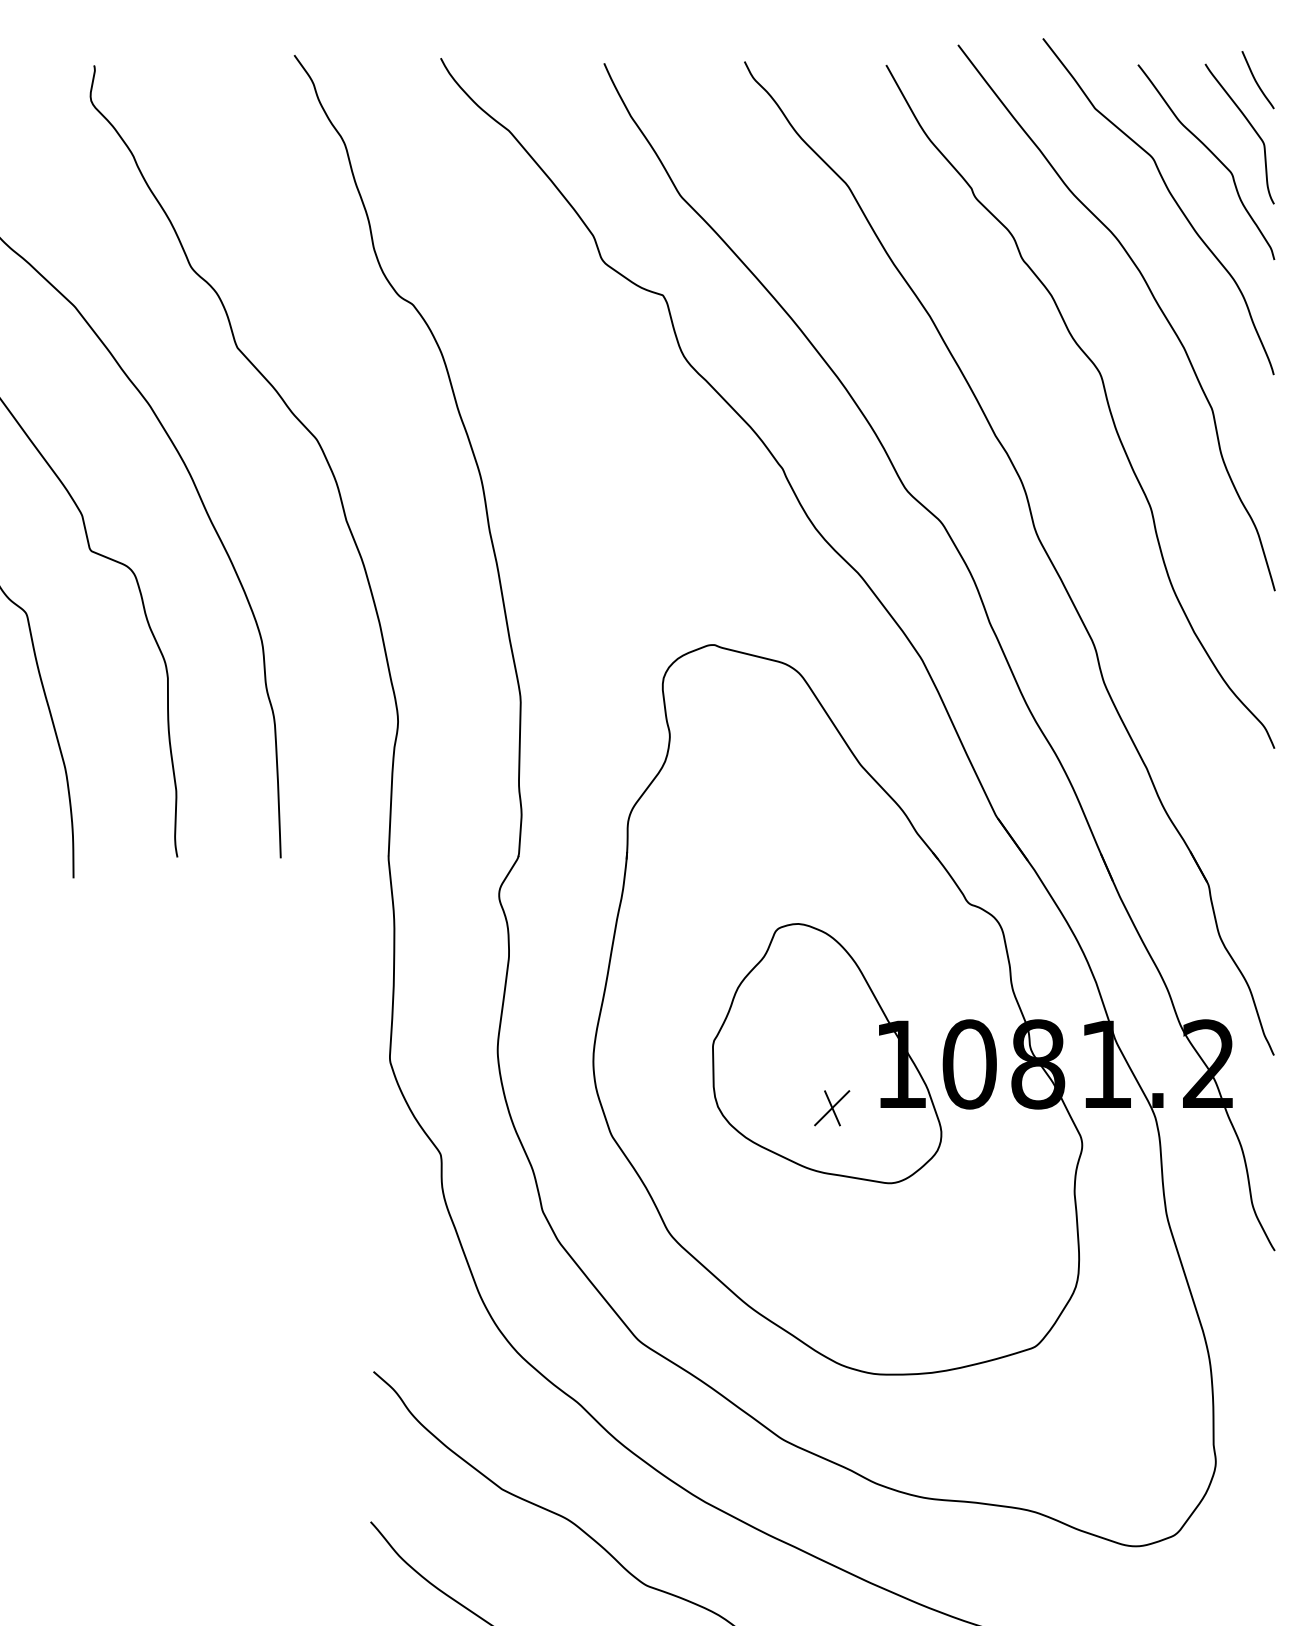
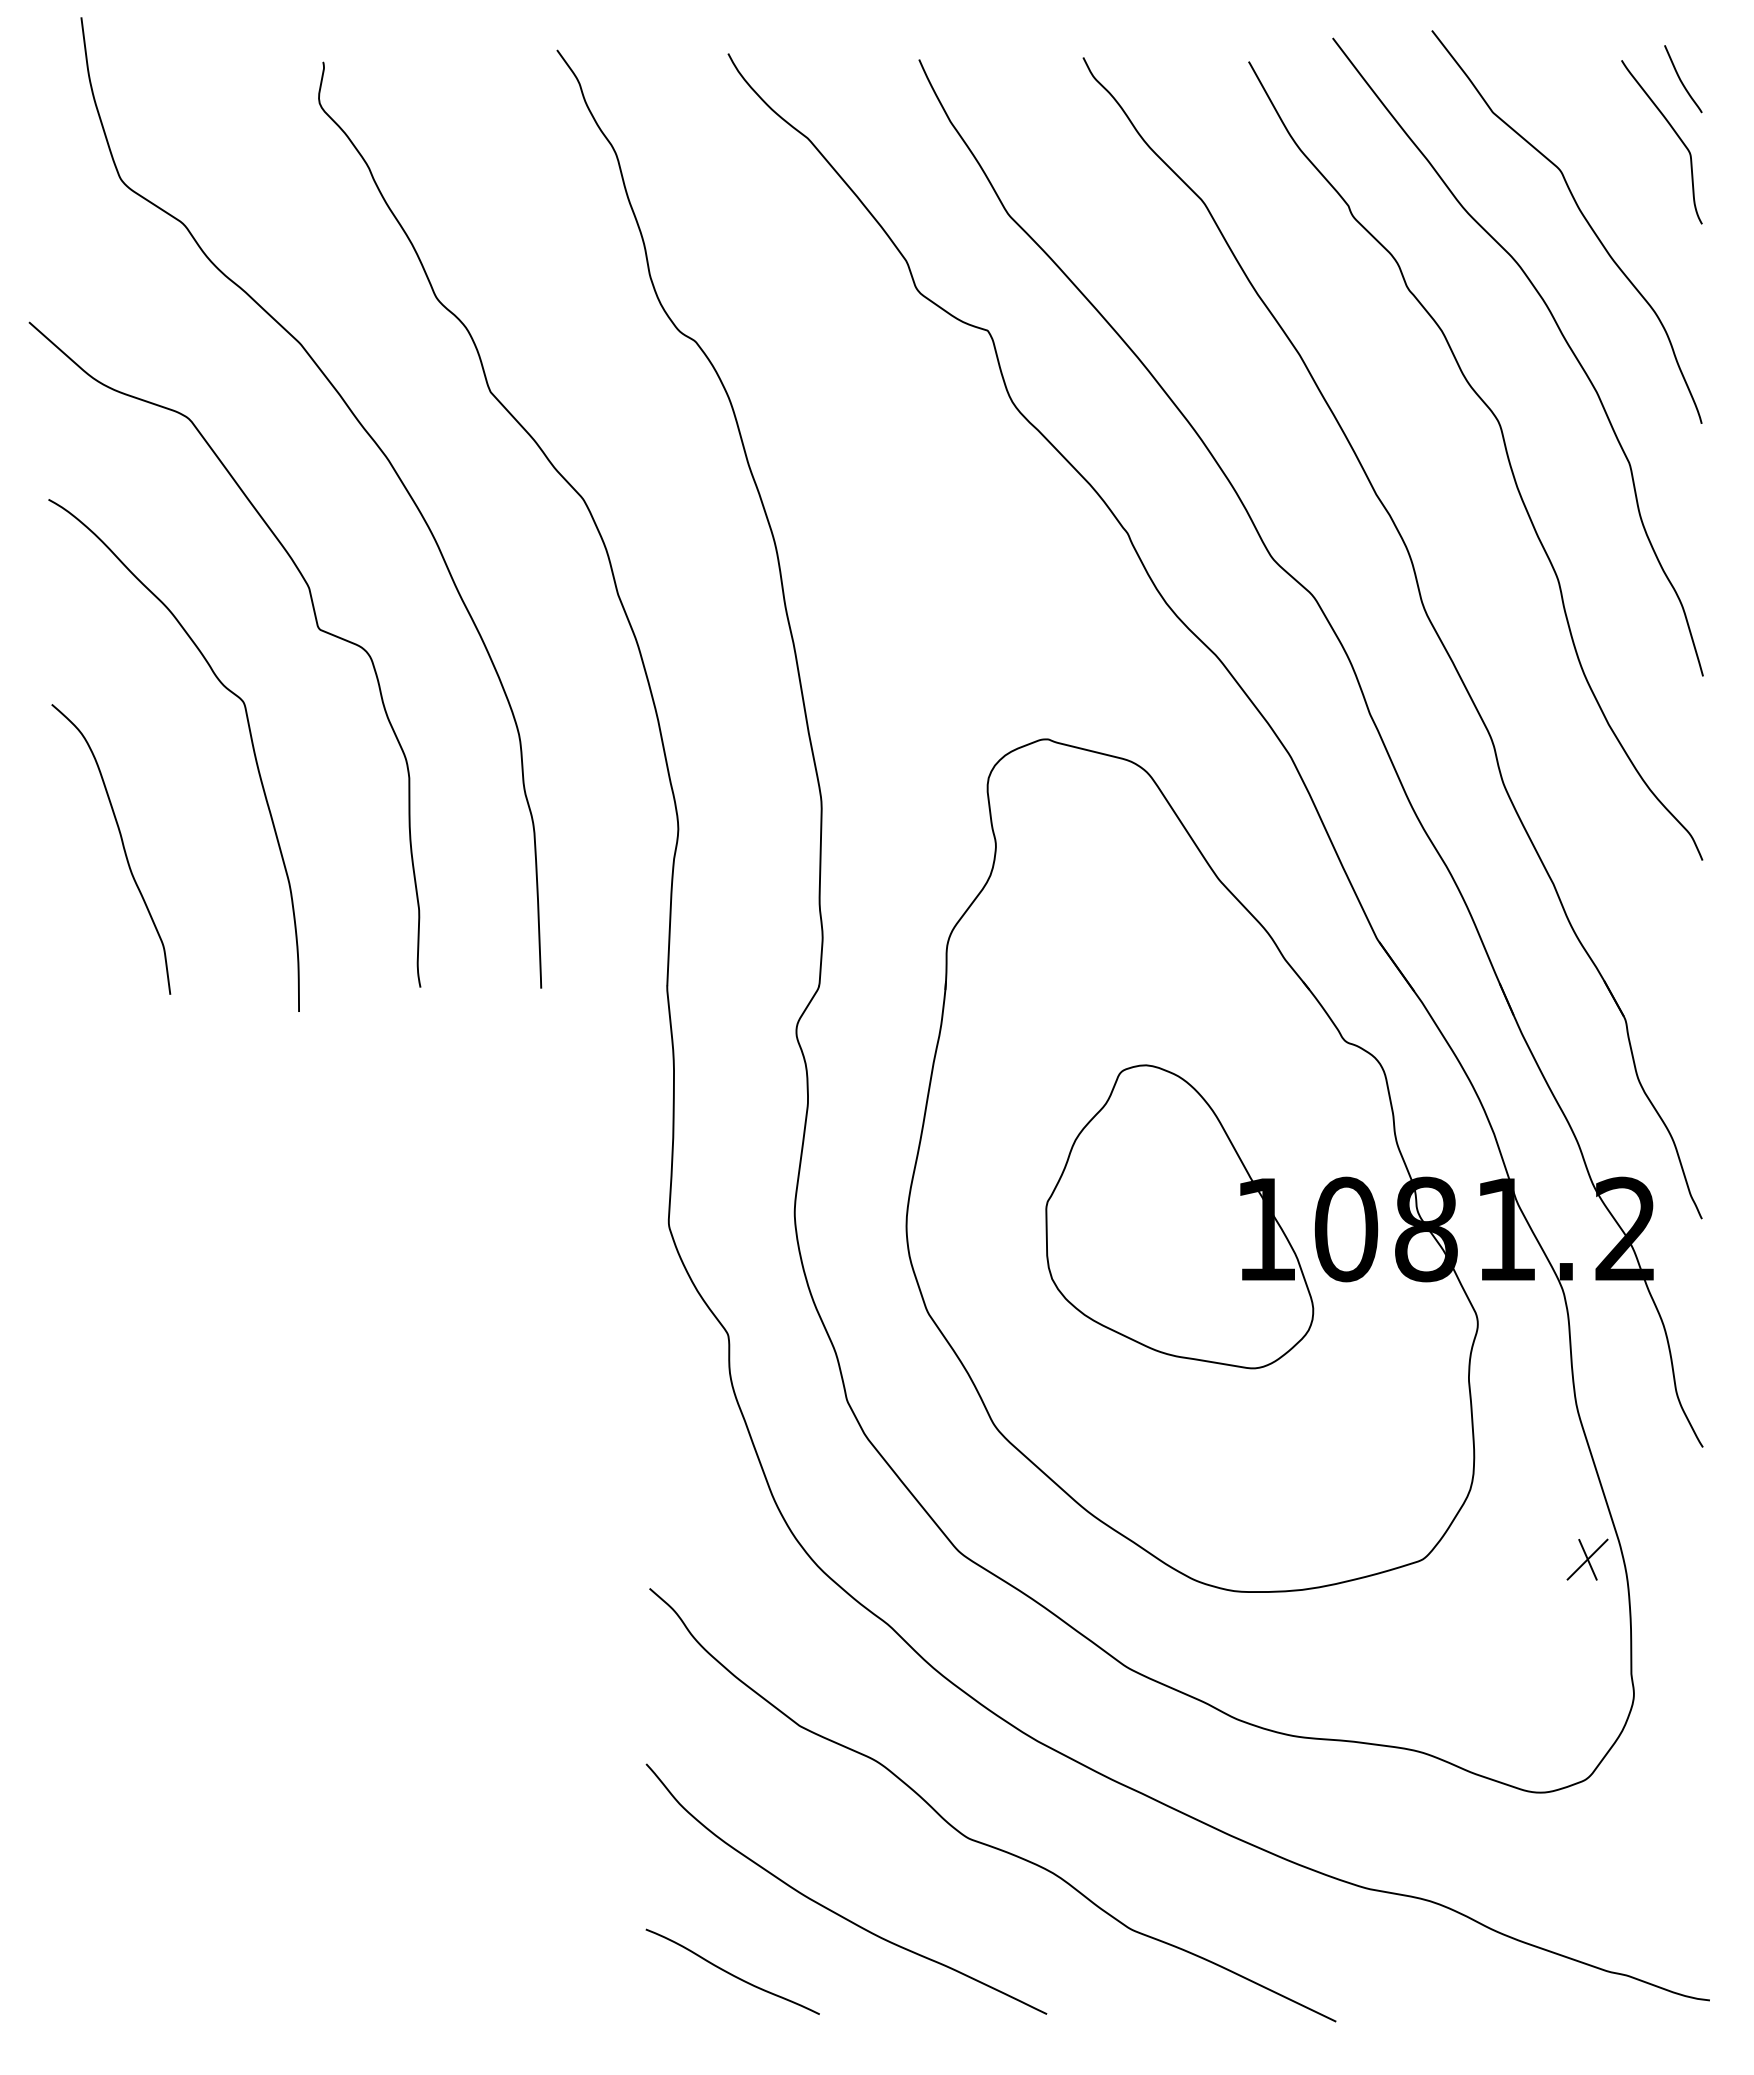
curve: (1212, 154) -> (1630, 166), removed
part: (832, 1108) -> (1587, 1559), moved

